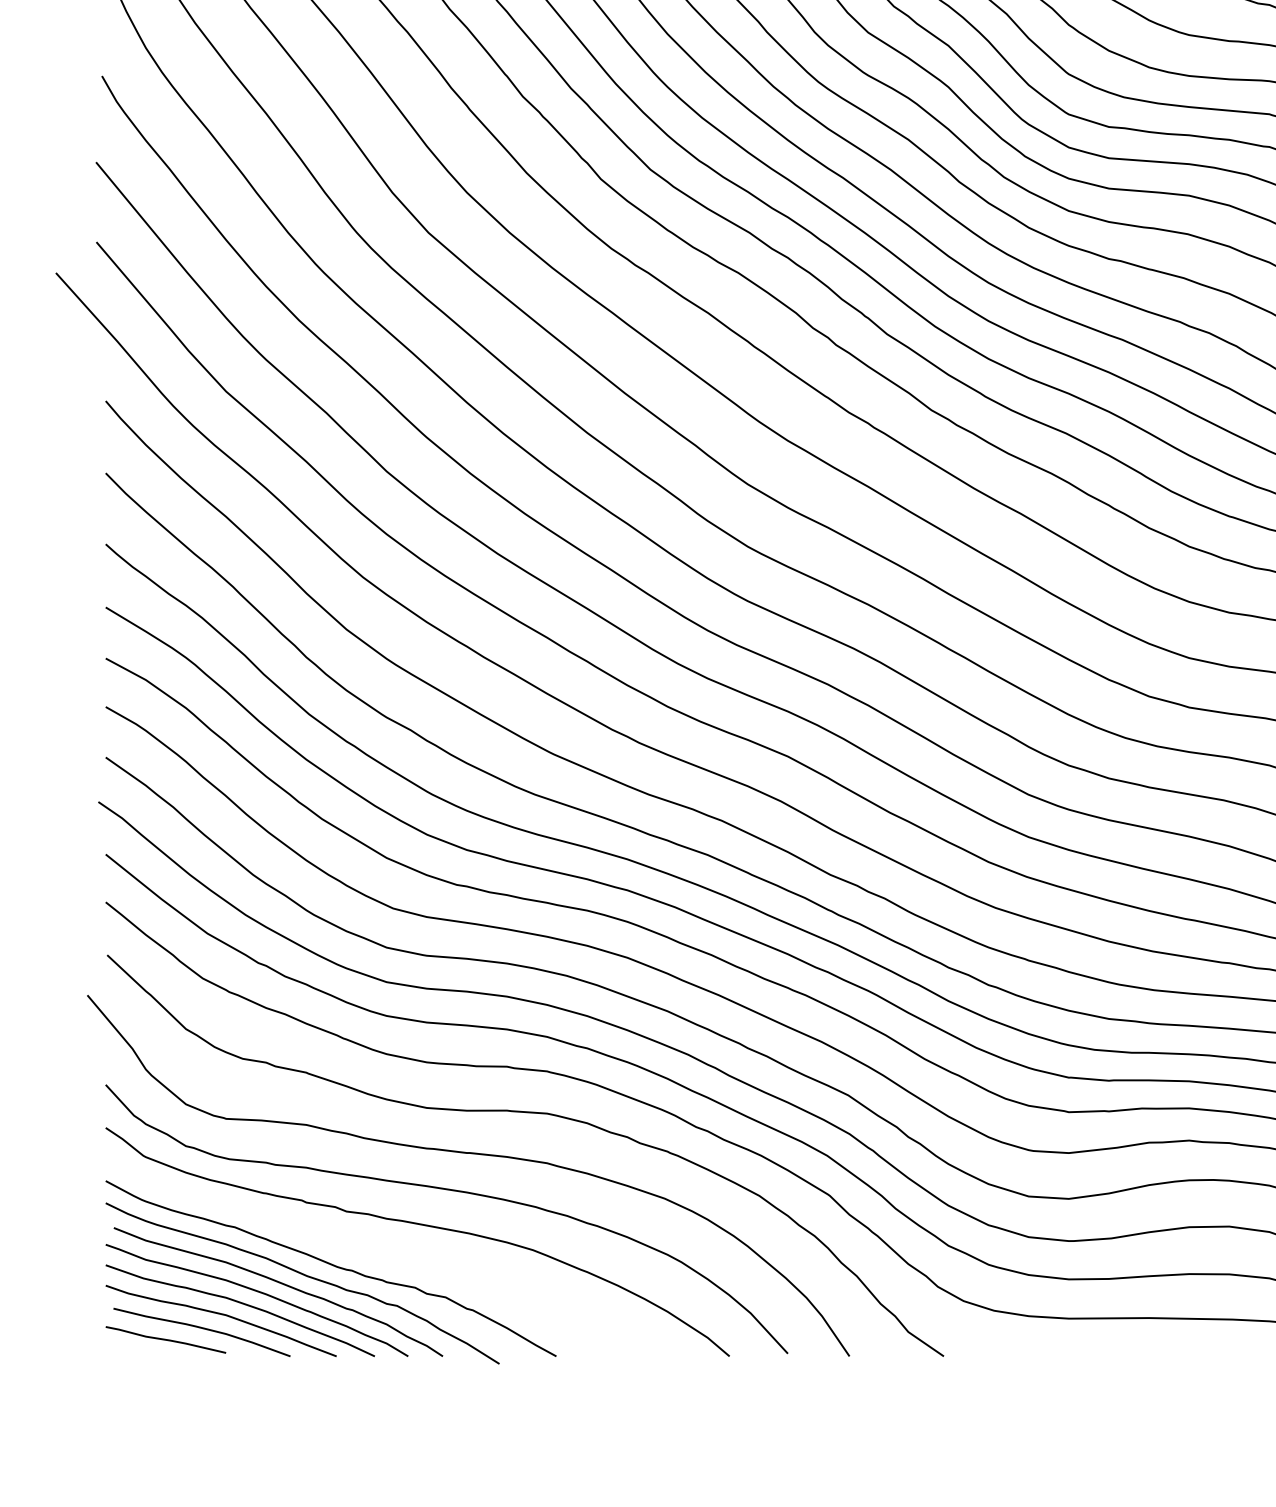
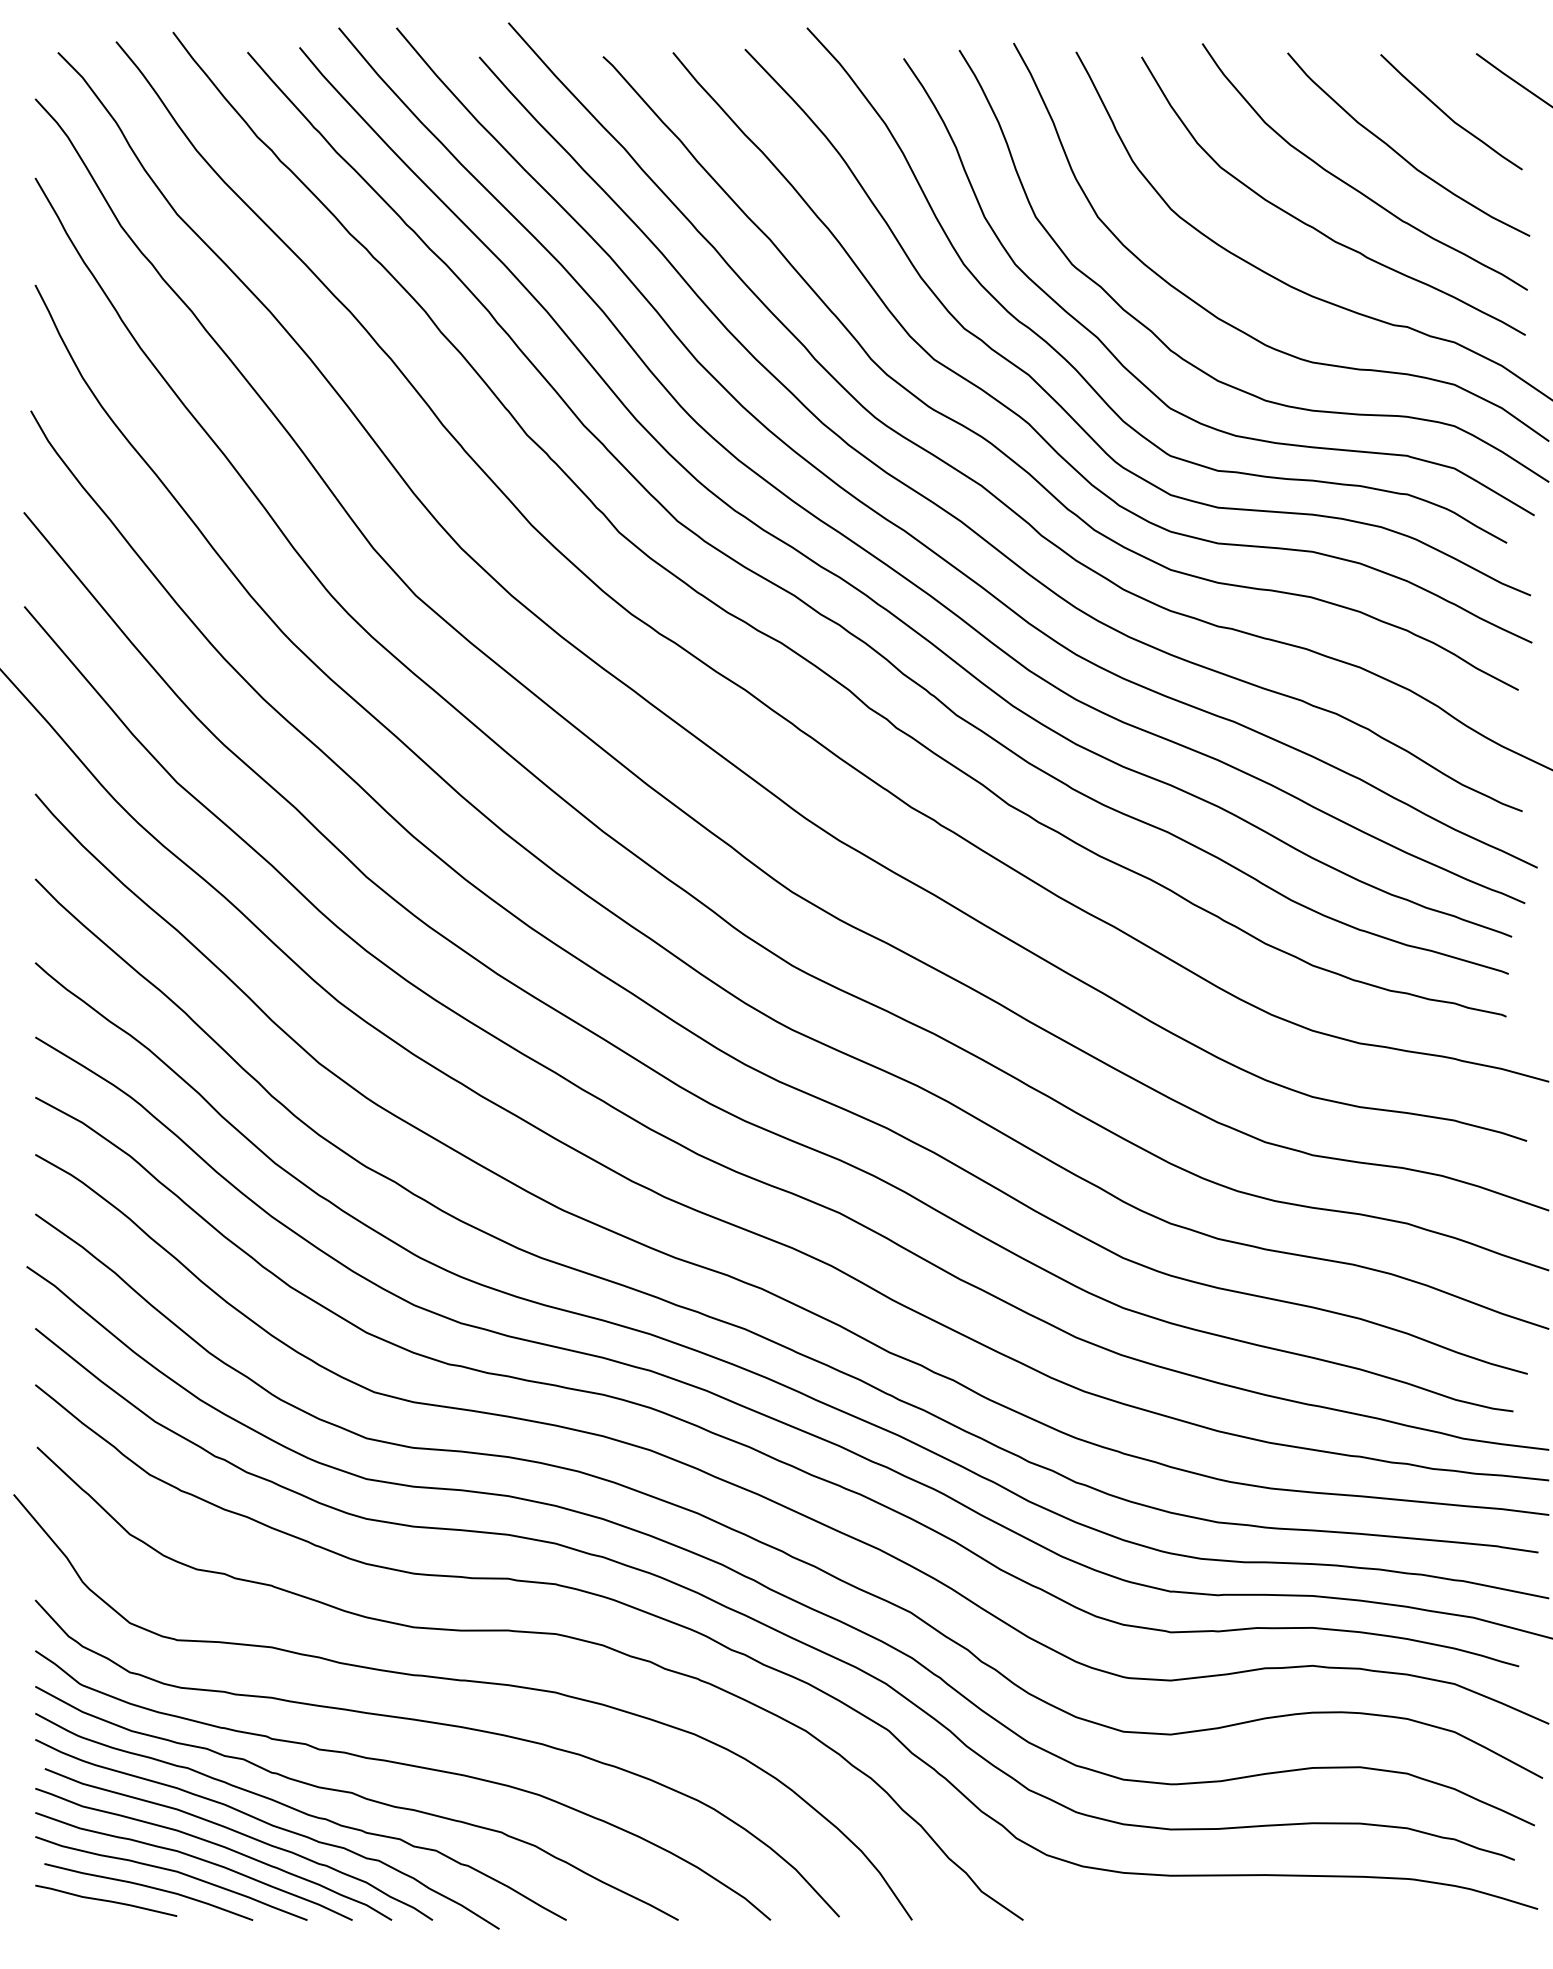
curve: (379, 1251) -> (357, 1796), added

